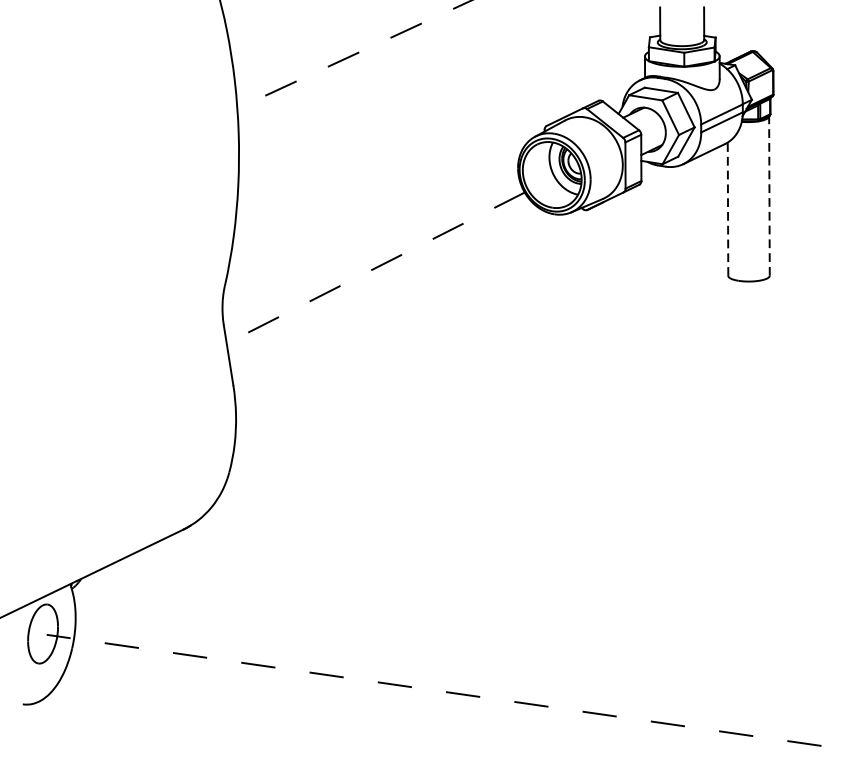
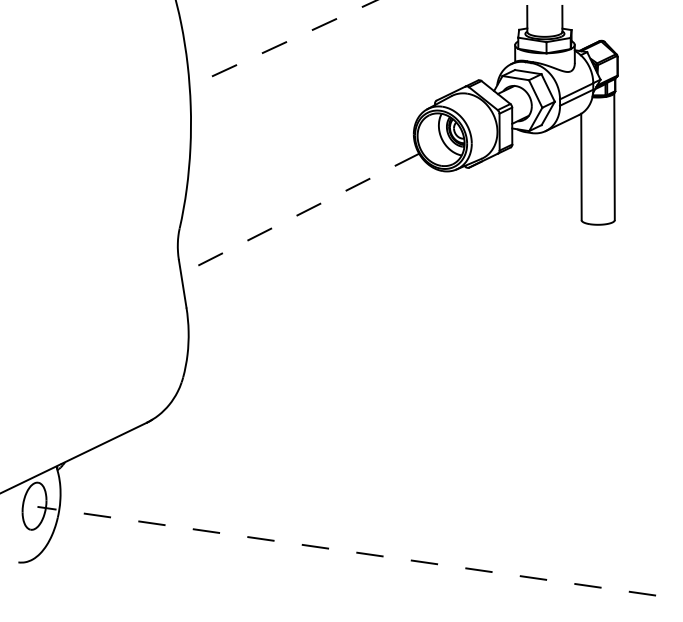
line: (769, 196) -> (614, 156), dashed -> solid
line: (728, 208) -> (581, 166), dashed -> solid

